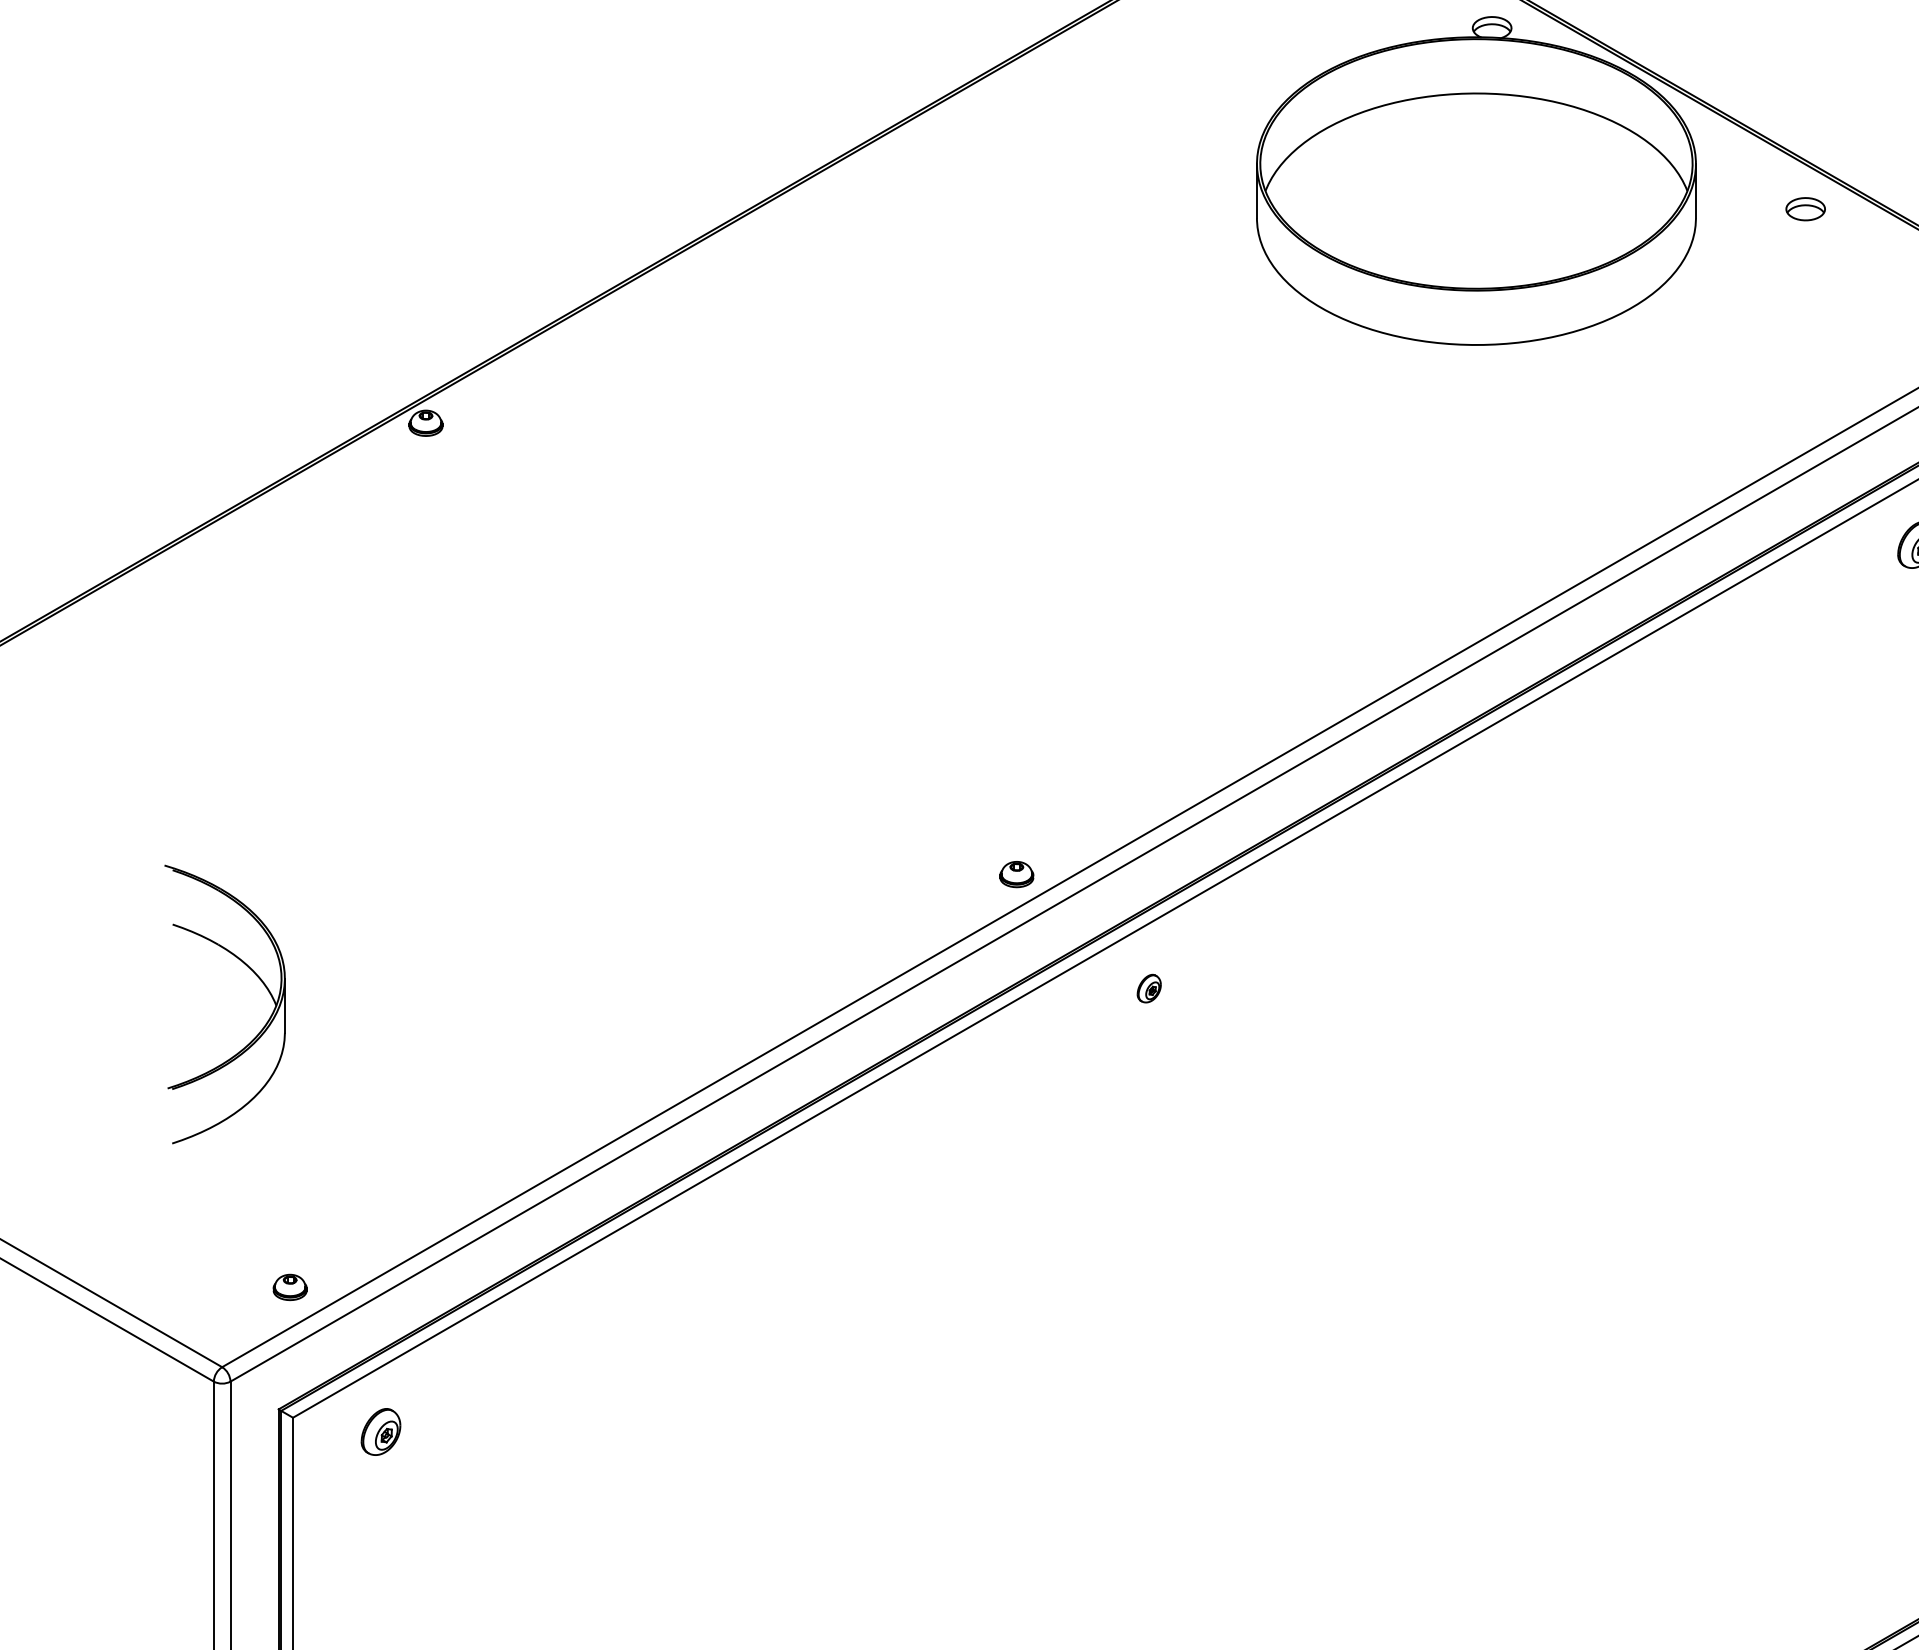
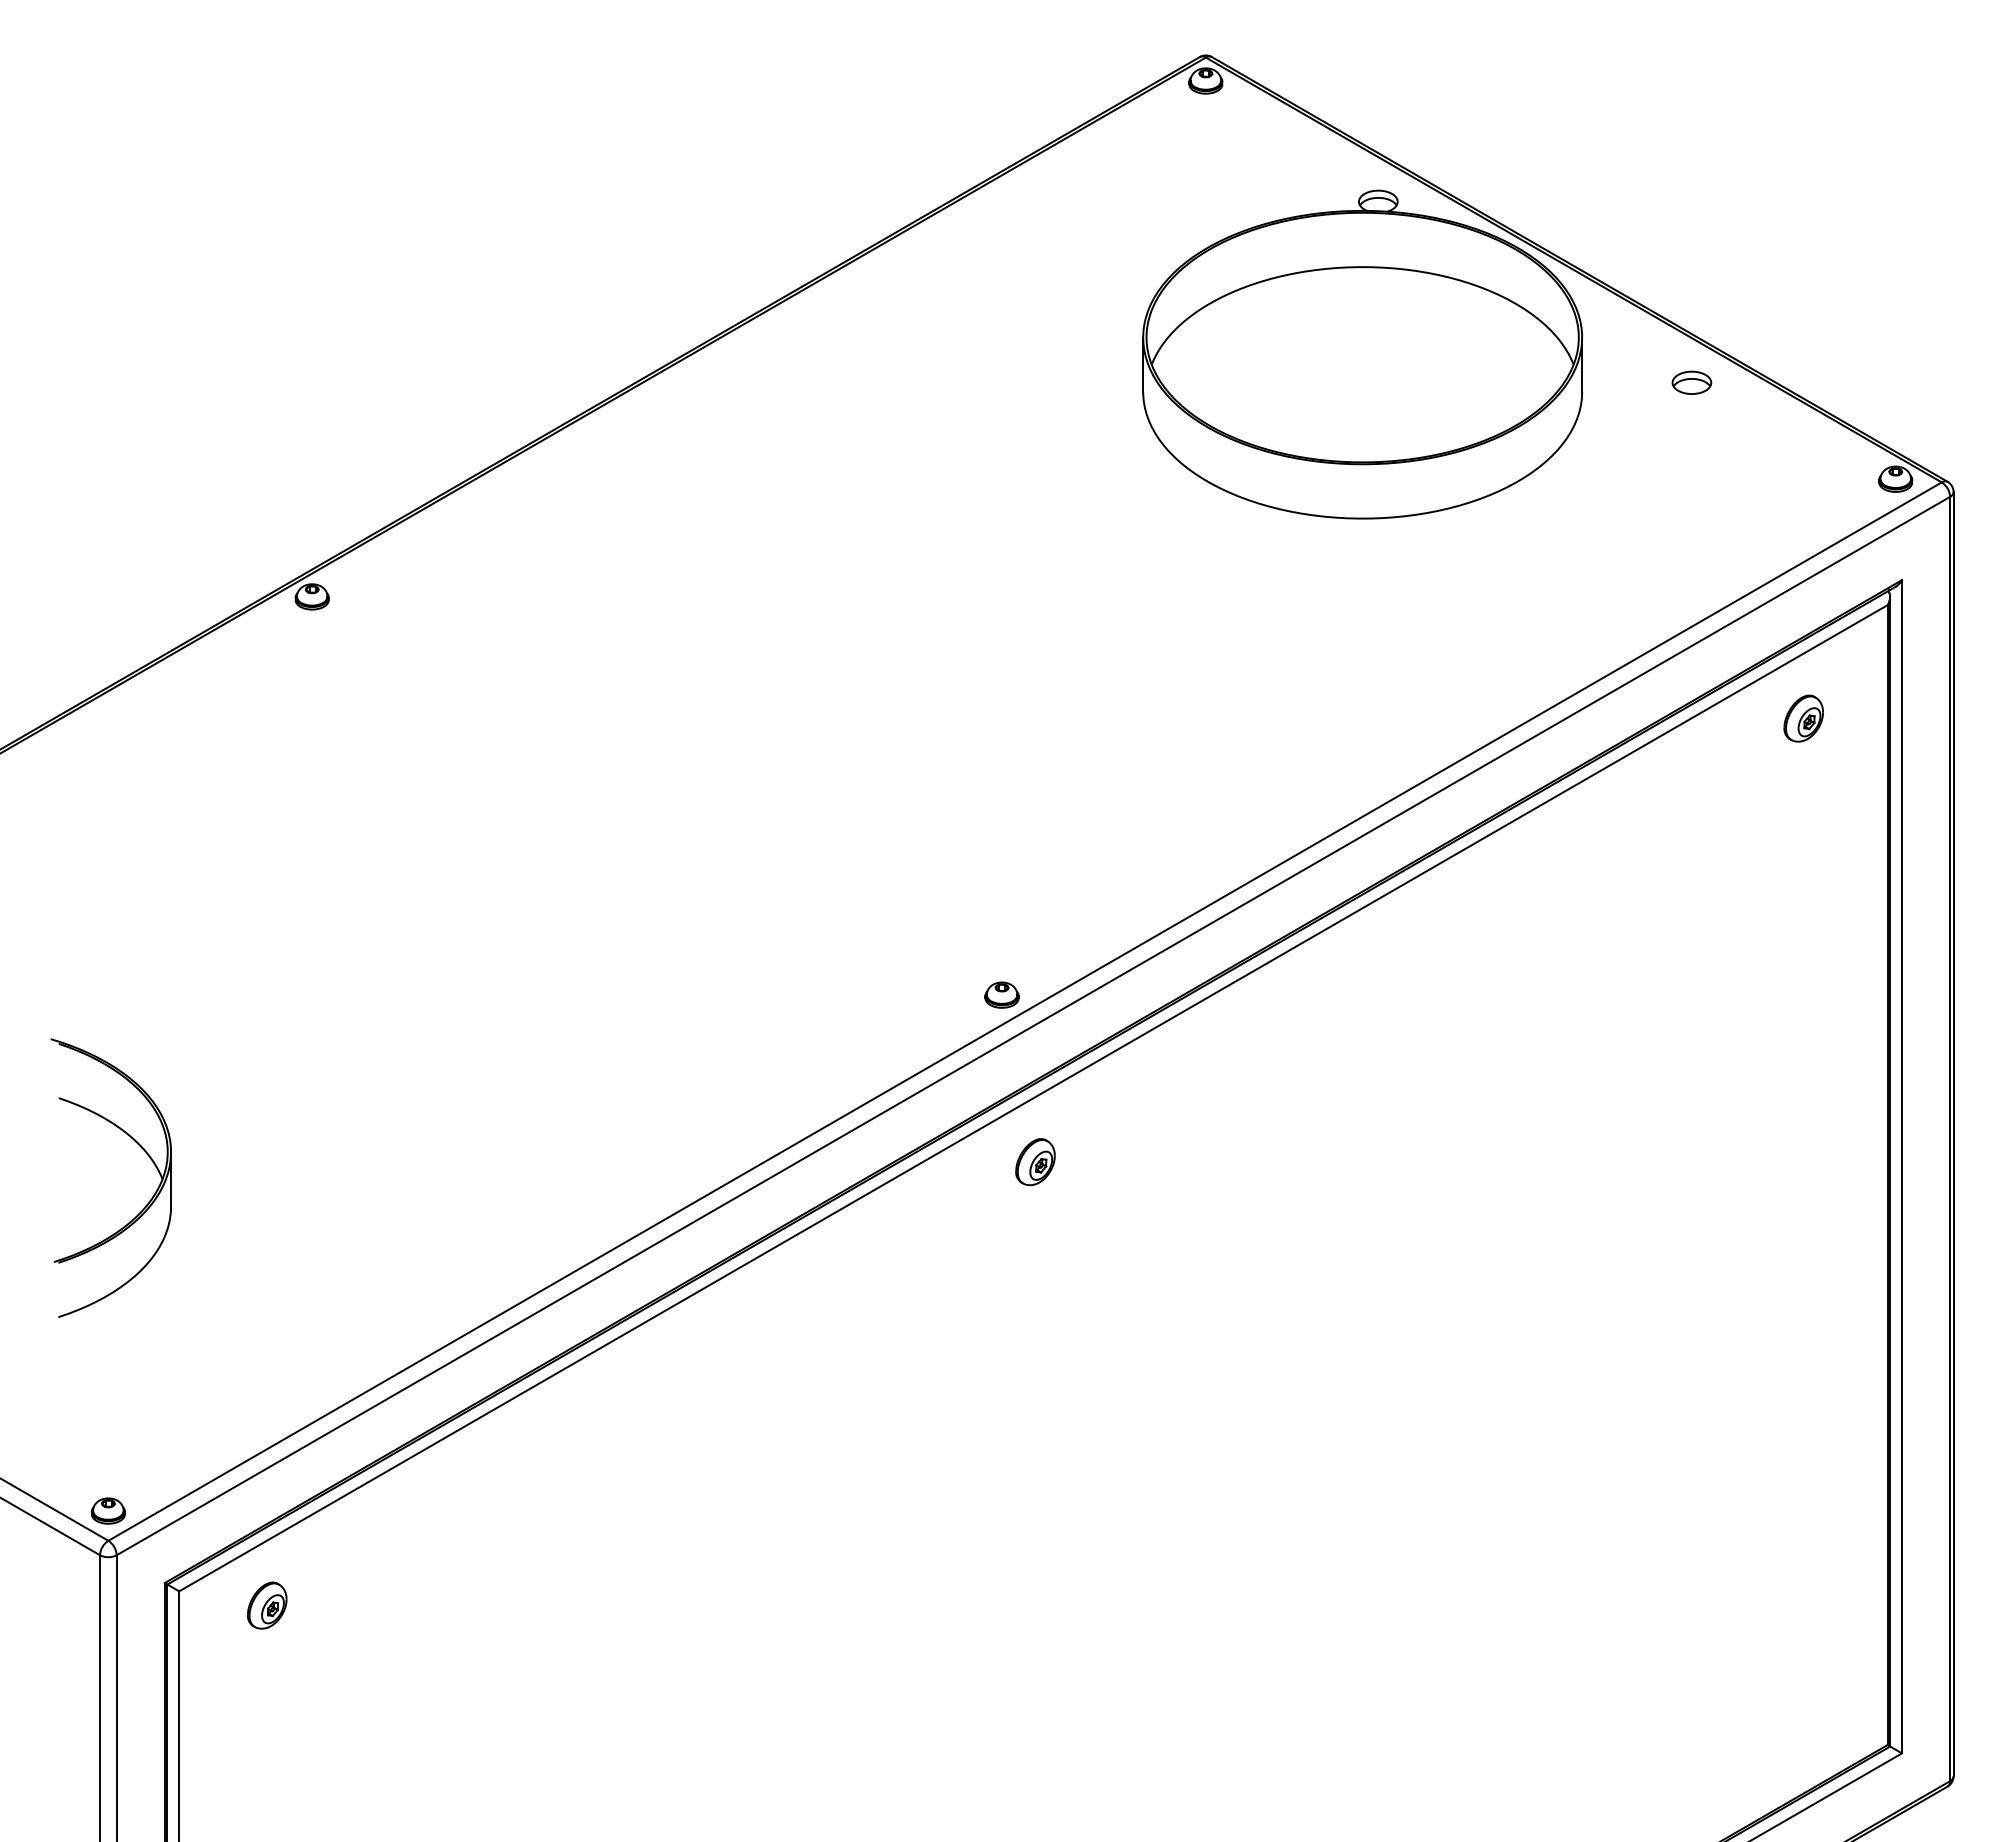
part: (1016, 873) -> (1001, 994), moved
part: (1149, 988) -> (1035, 1162), size x1.67
part: (290, 1286) -> (108, 1510), moved

